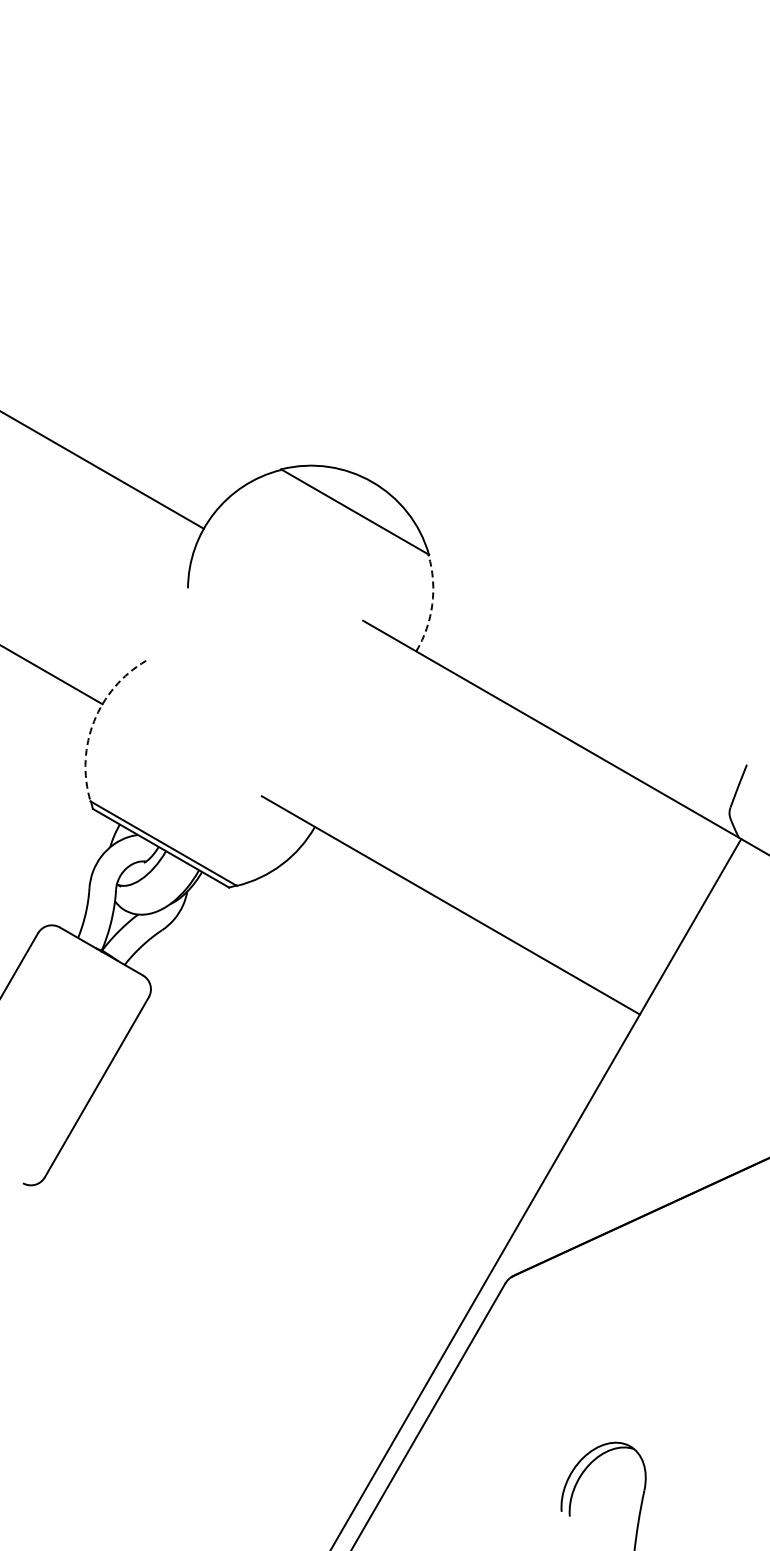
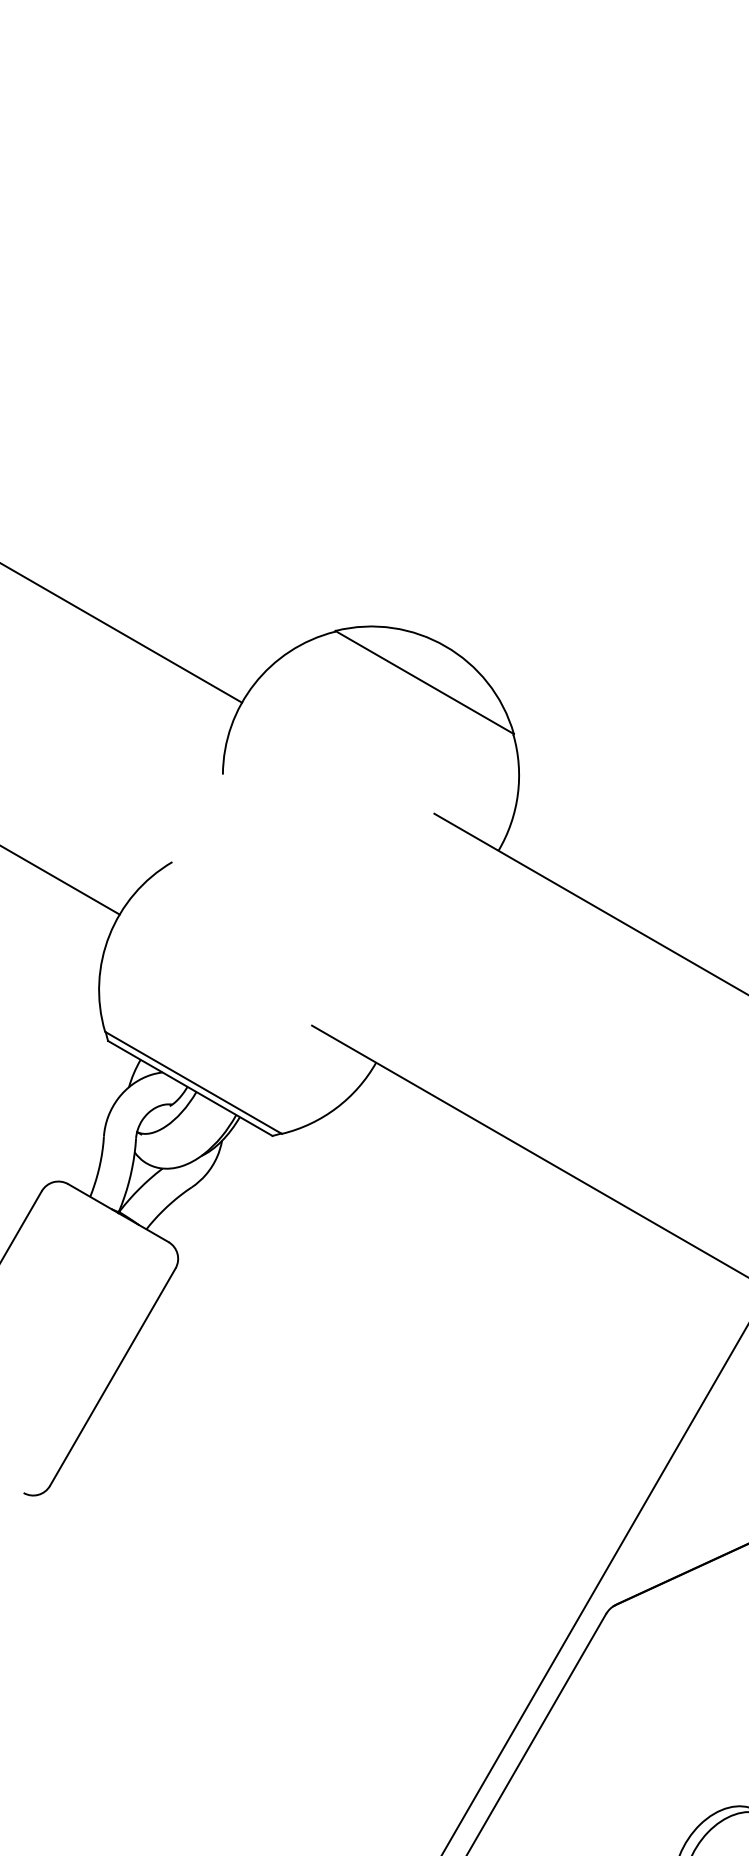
arc: (432, 604) -> (518, 794), dashed -> solid
arc: (94, 721) -> (109, 935), dashed -> solid

